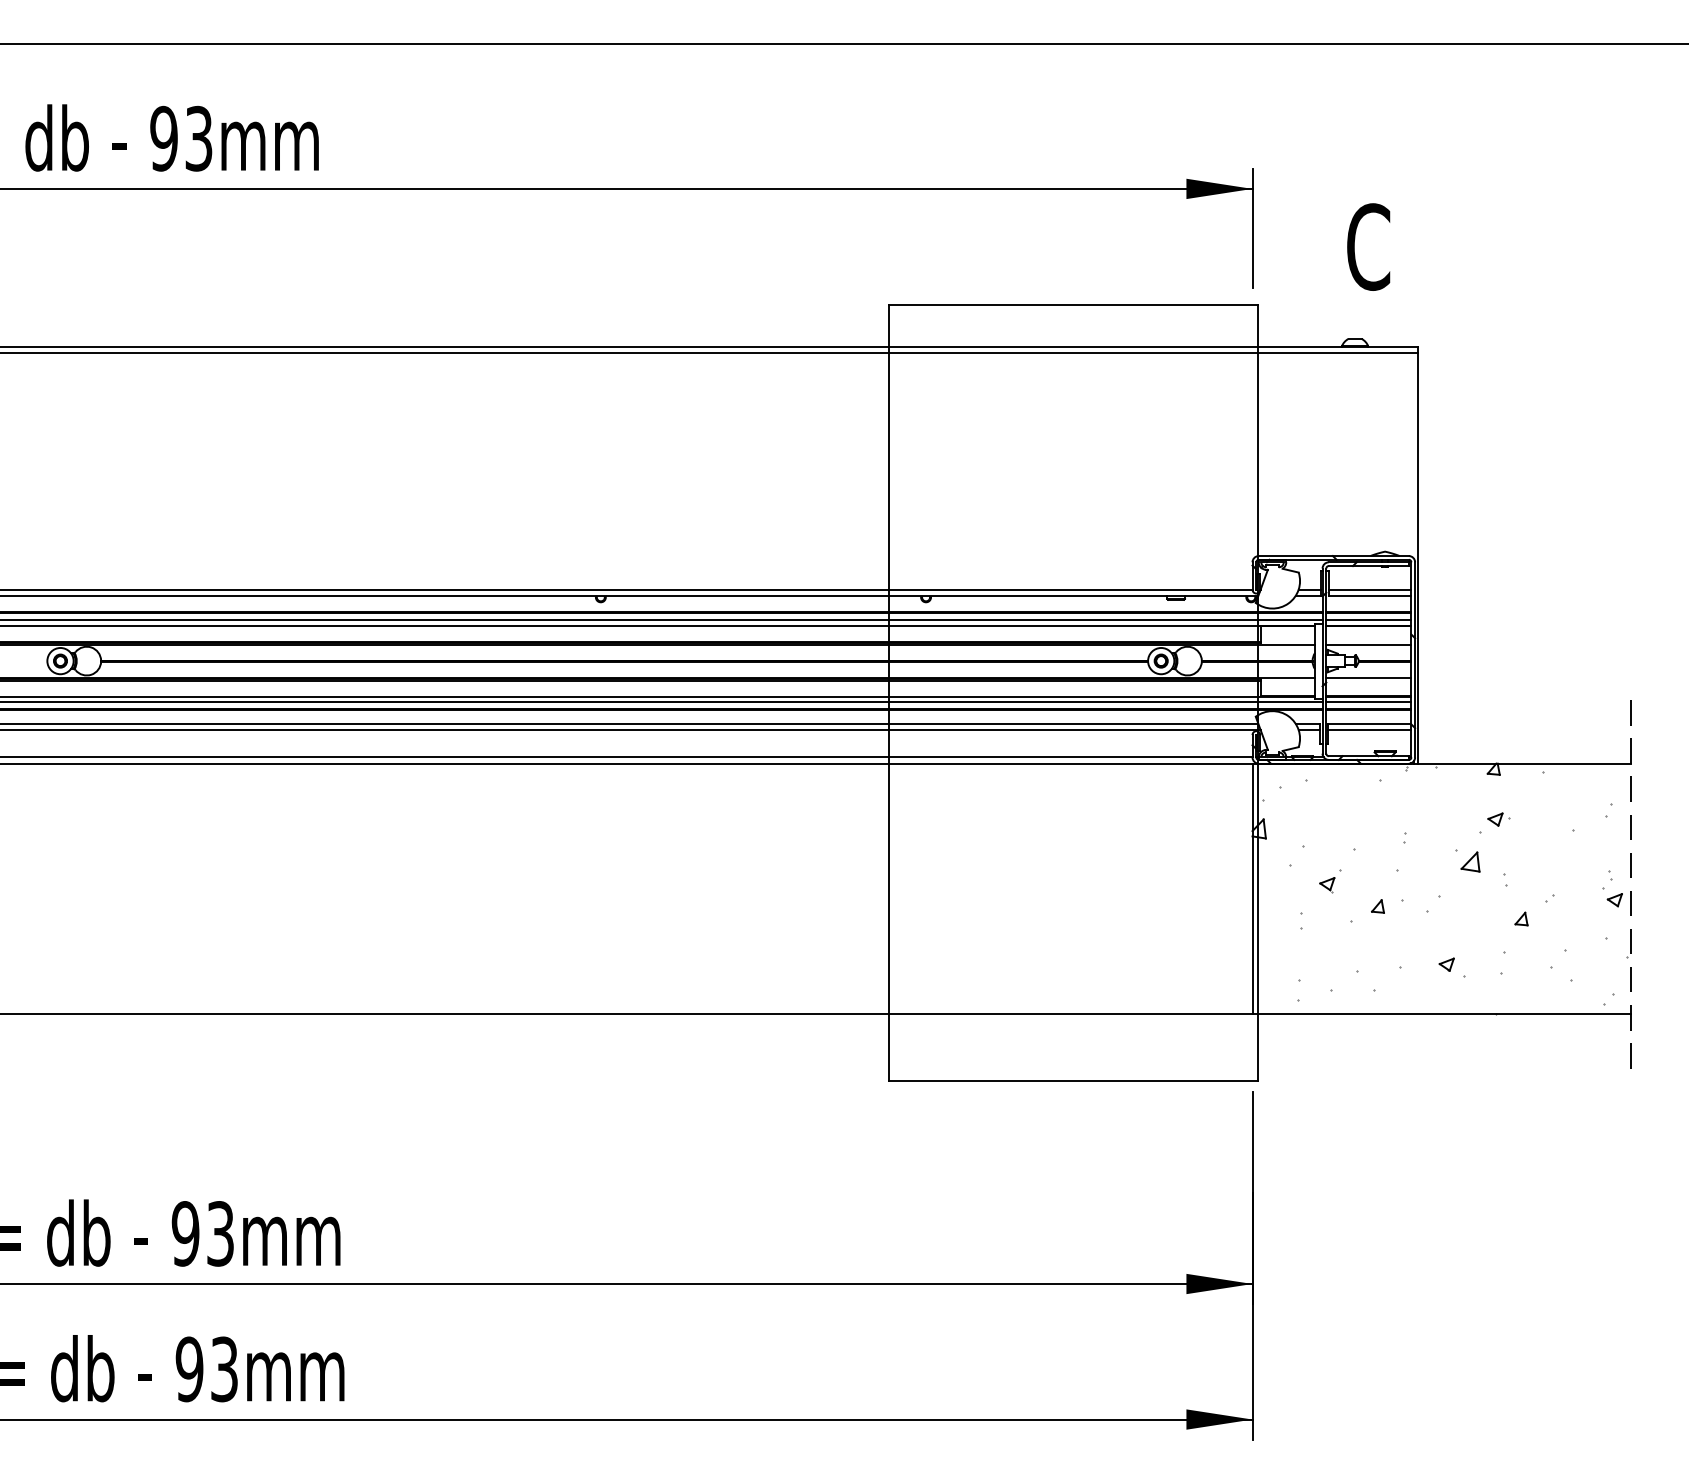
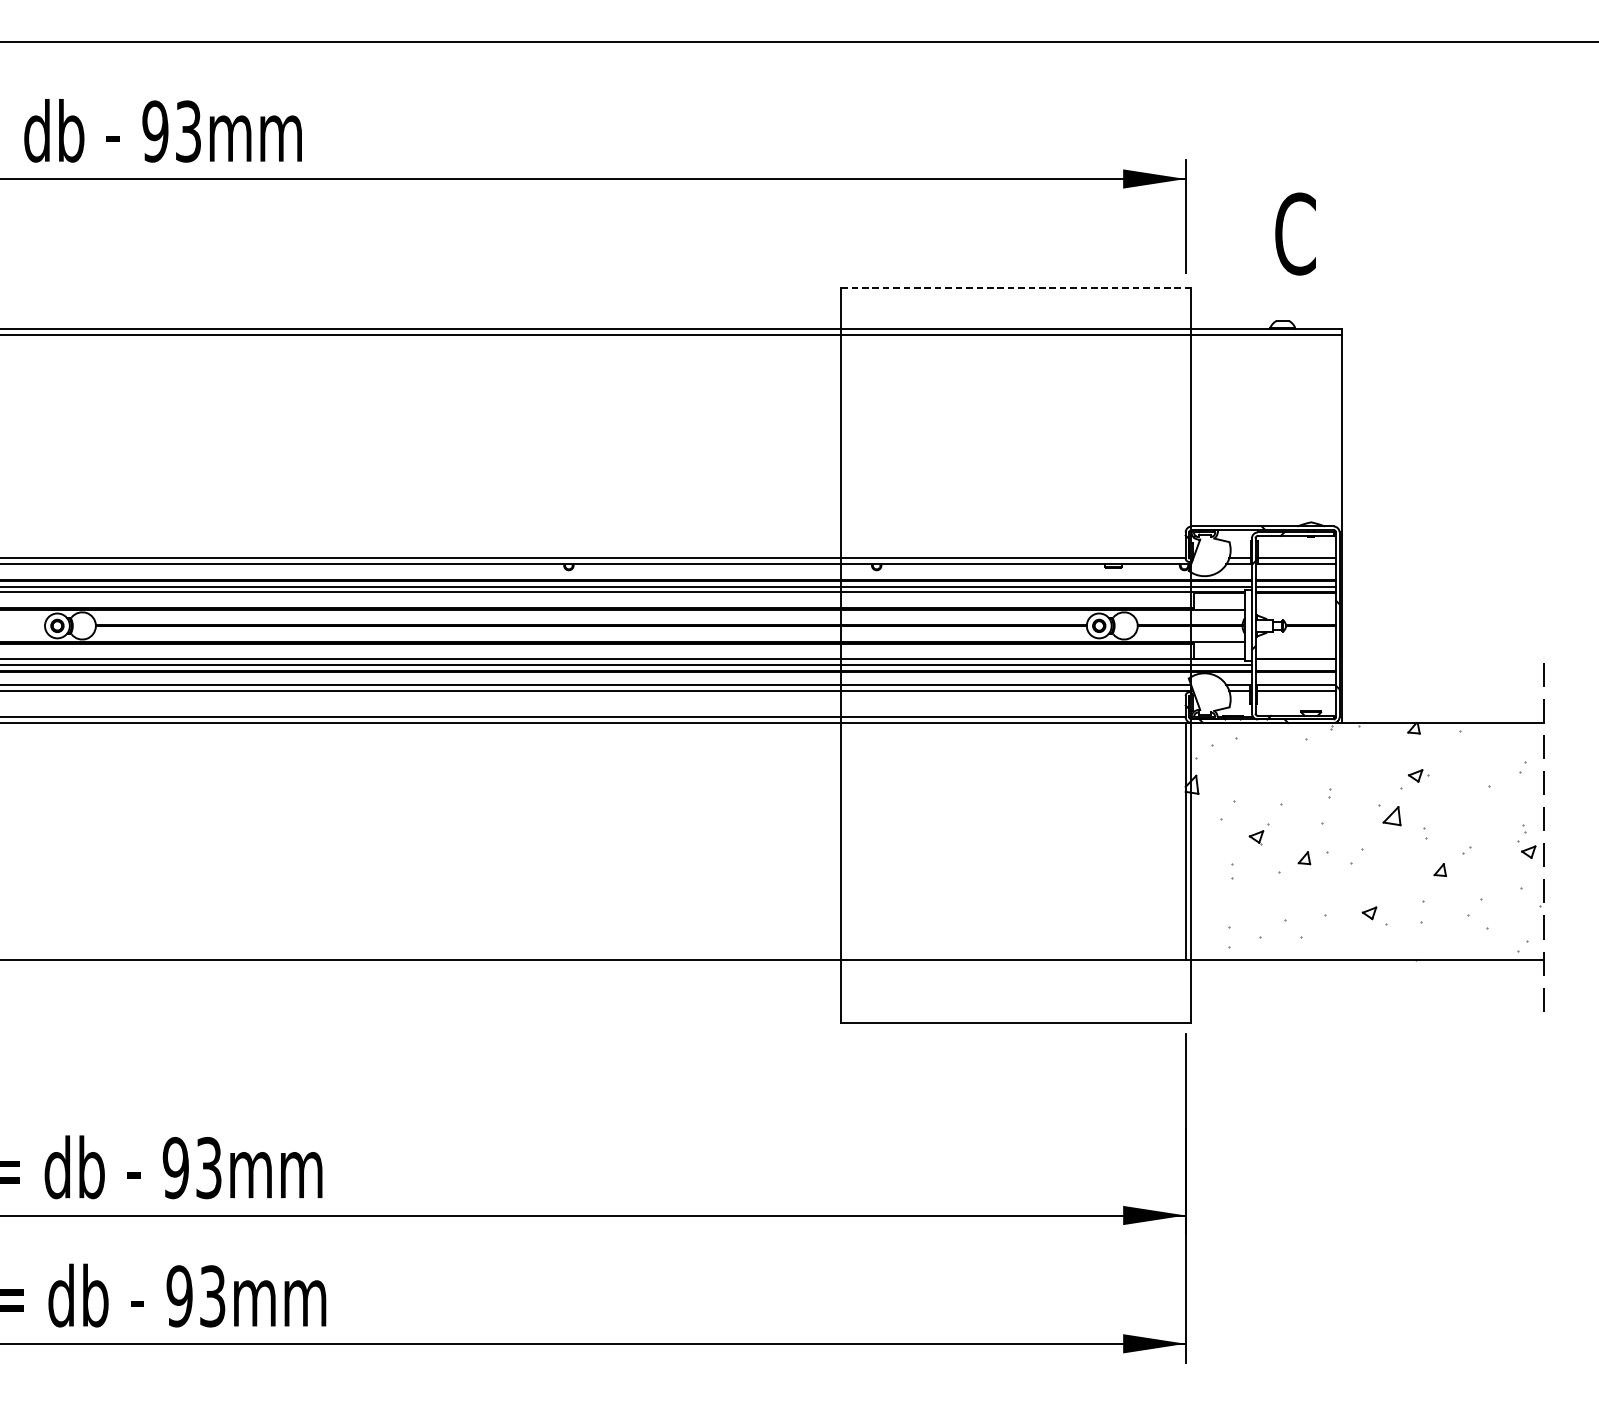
line: (1073, 304) -> (1016, 288), solid -> dashed
line: (1368, 644) -> (1295, 610), removed
line: (1368, 677) -> (1295, 641), removed
line: (1368, 702) -> (1295, 665), removed

